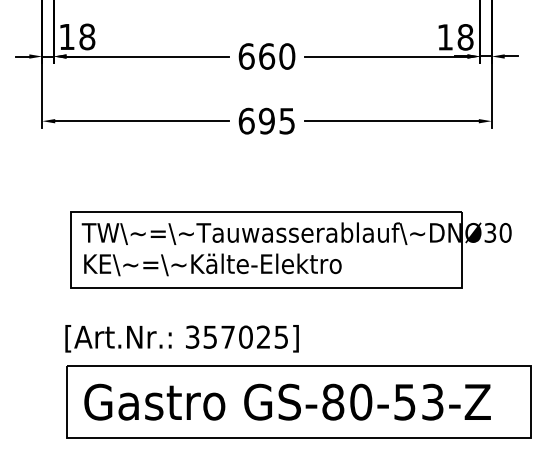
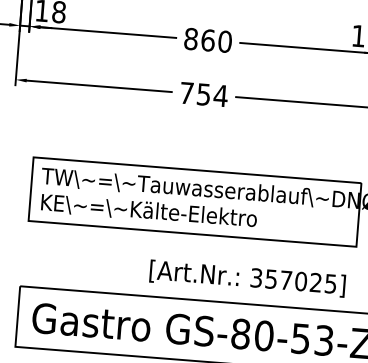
text: (246, 56) -> (191, 39), 660 -> 860
text: (266, 120) -> (203, 93), 695 -> 754
text: (181, 338) -> (247, 278), moved

